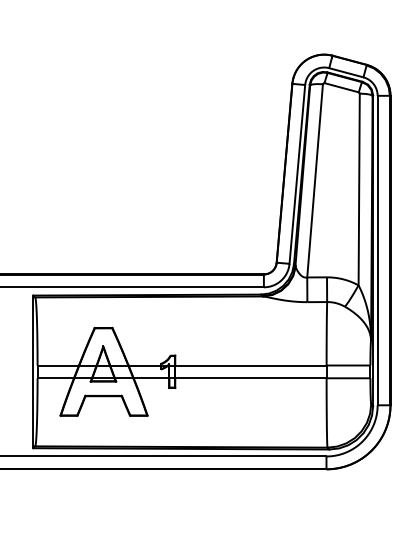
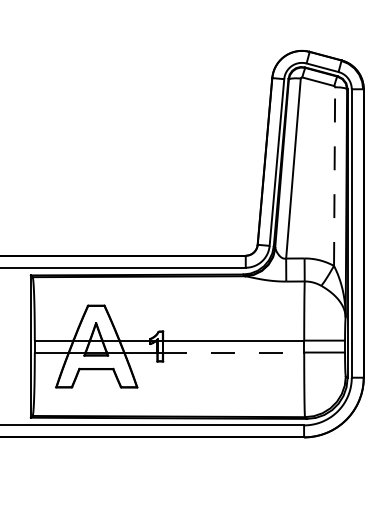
line: (359, 189) -> (334, 176), solid -> dashed
line: (250, 378) -> (233, 352), solid -> dashed

